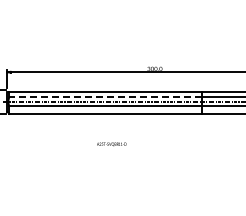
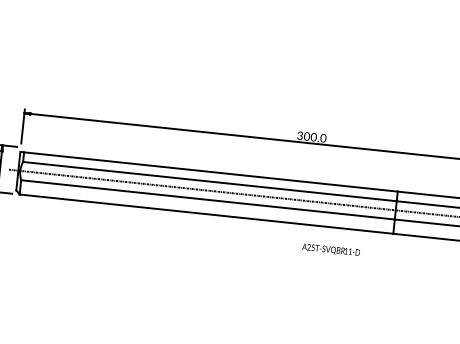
line: (104, 97) -> (208, 182), dashed -> solid
text: (111, 144) -> (330, 250), moved

